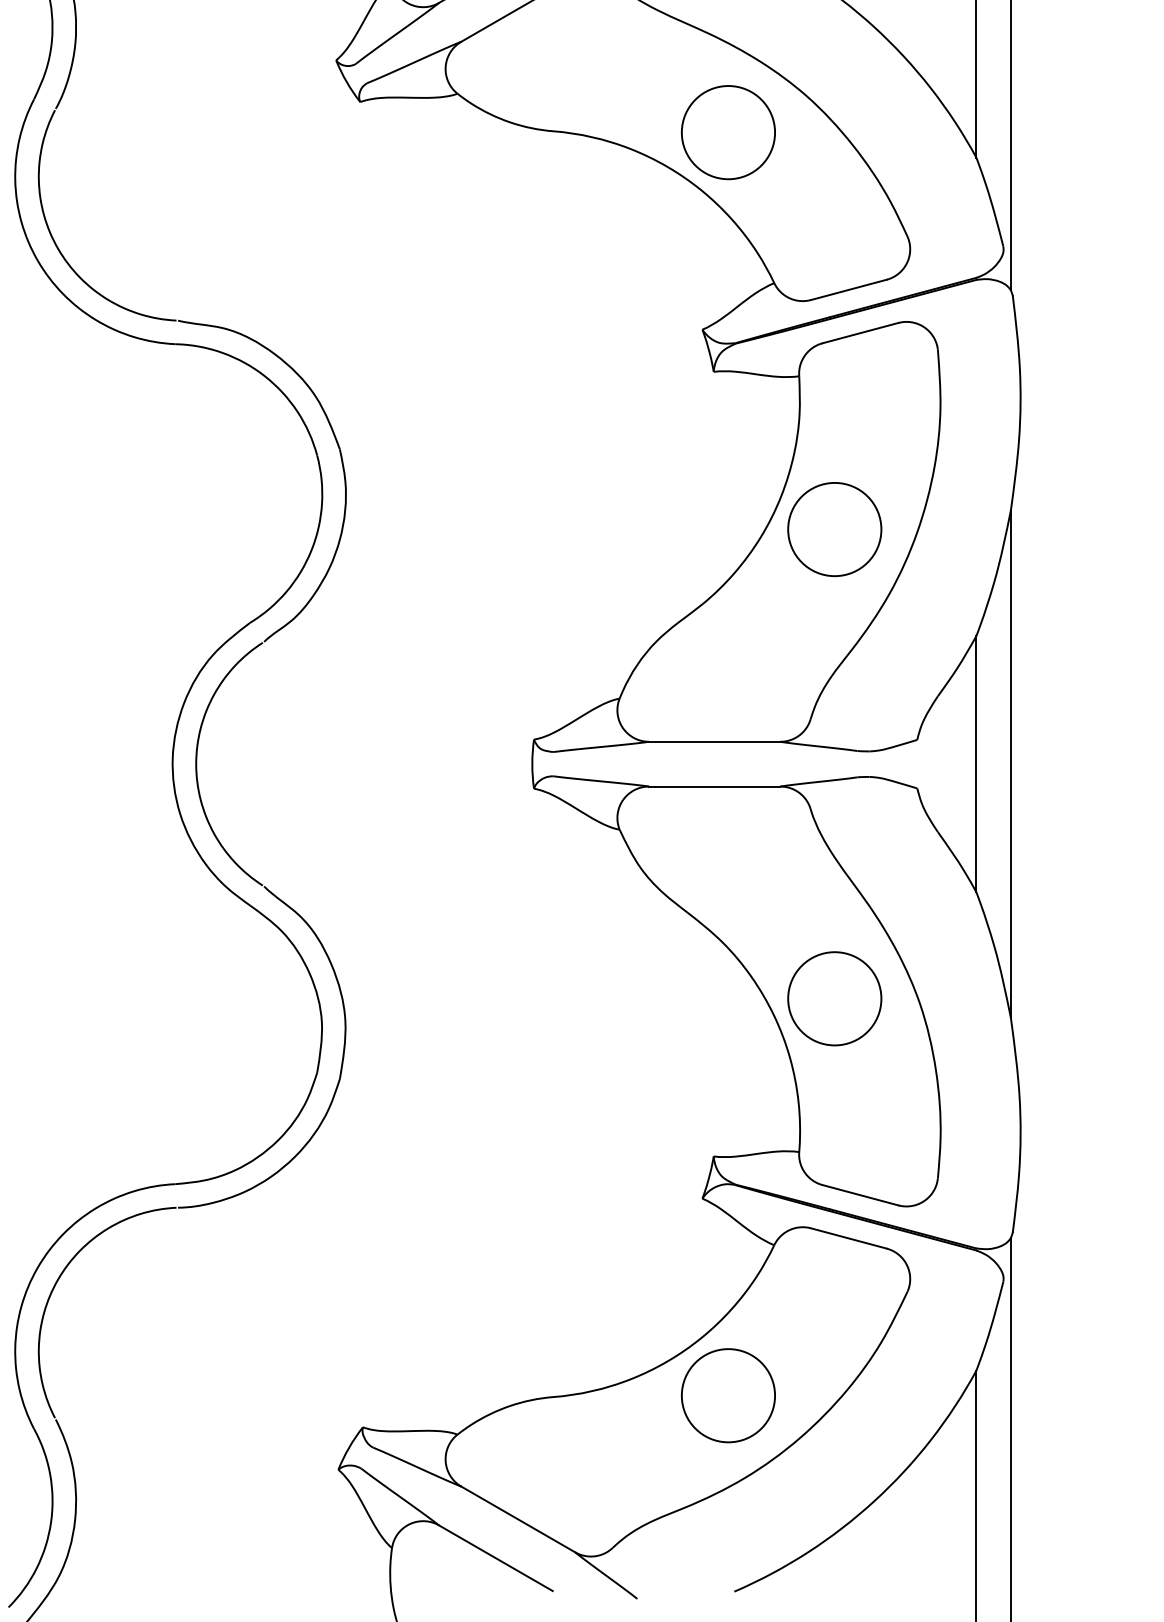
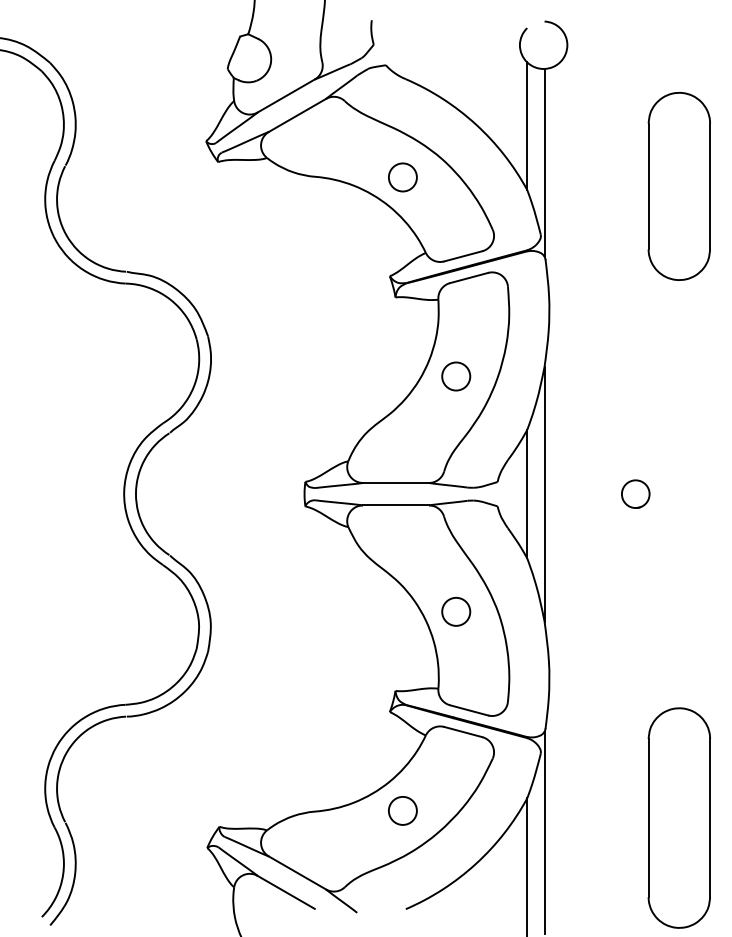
circle: (727, 132) -> (402, 177), size x0.6
circle: (833, 529) -> (455, 376), size x0.6
circle: (833, 998) -> (455, 611), size x0.6
circle: (727, 1394) -> (402, 810), size x0.6

